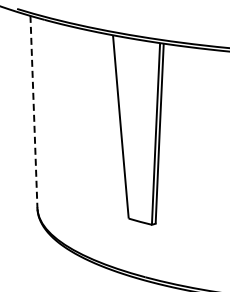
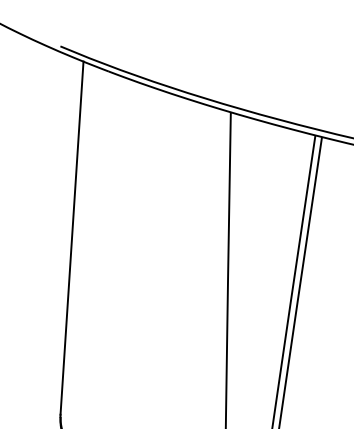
line: (33, 112) -> (71, 238), dashed -> solid

